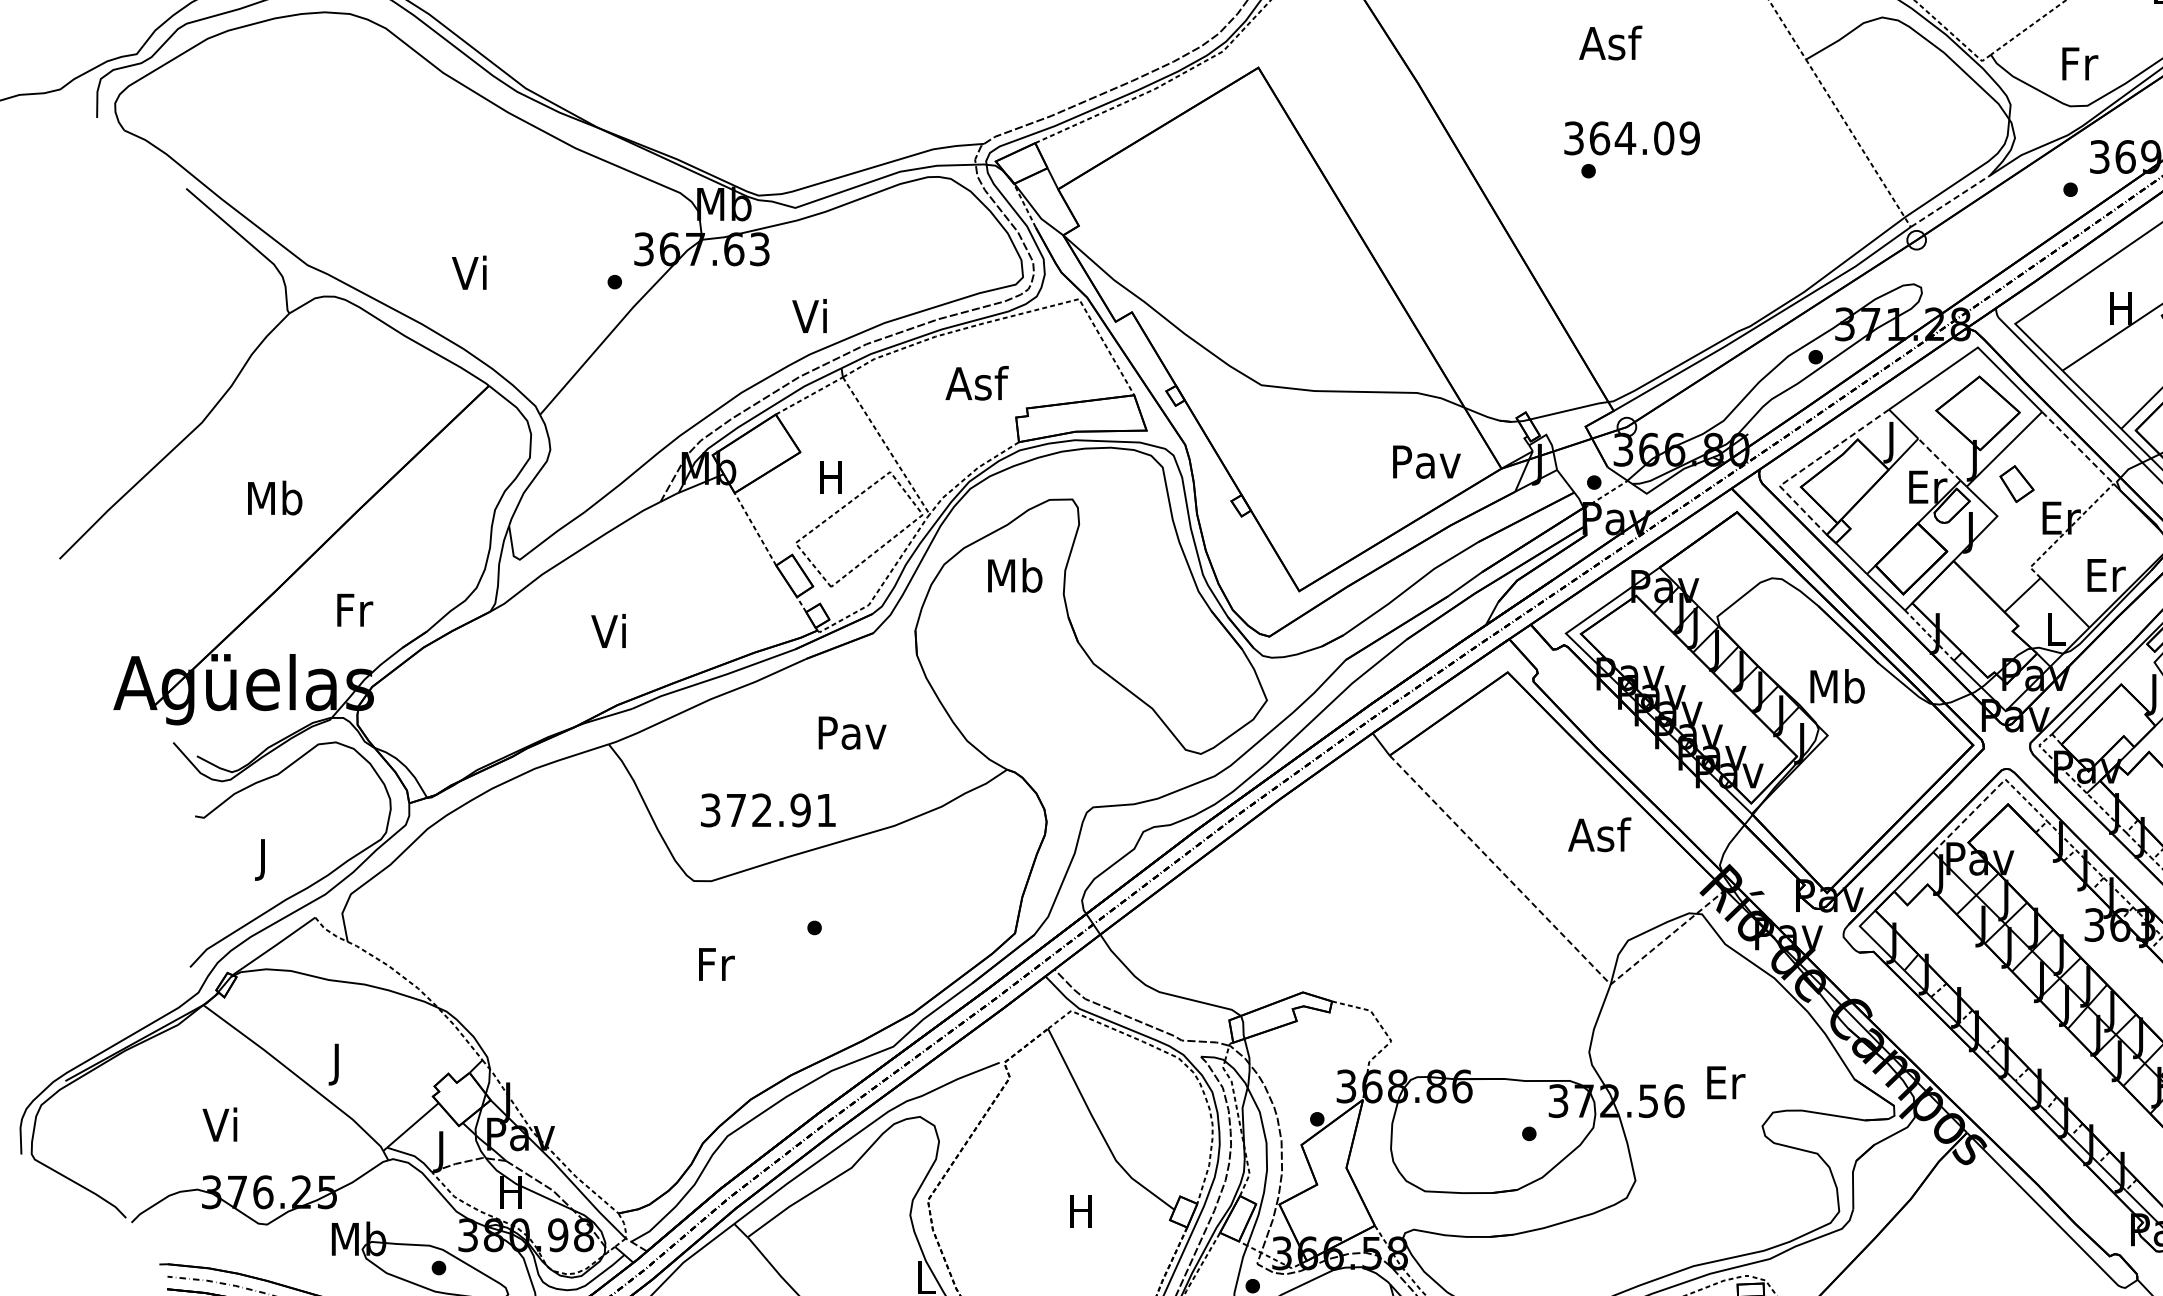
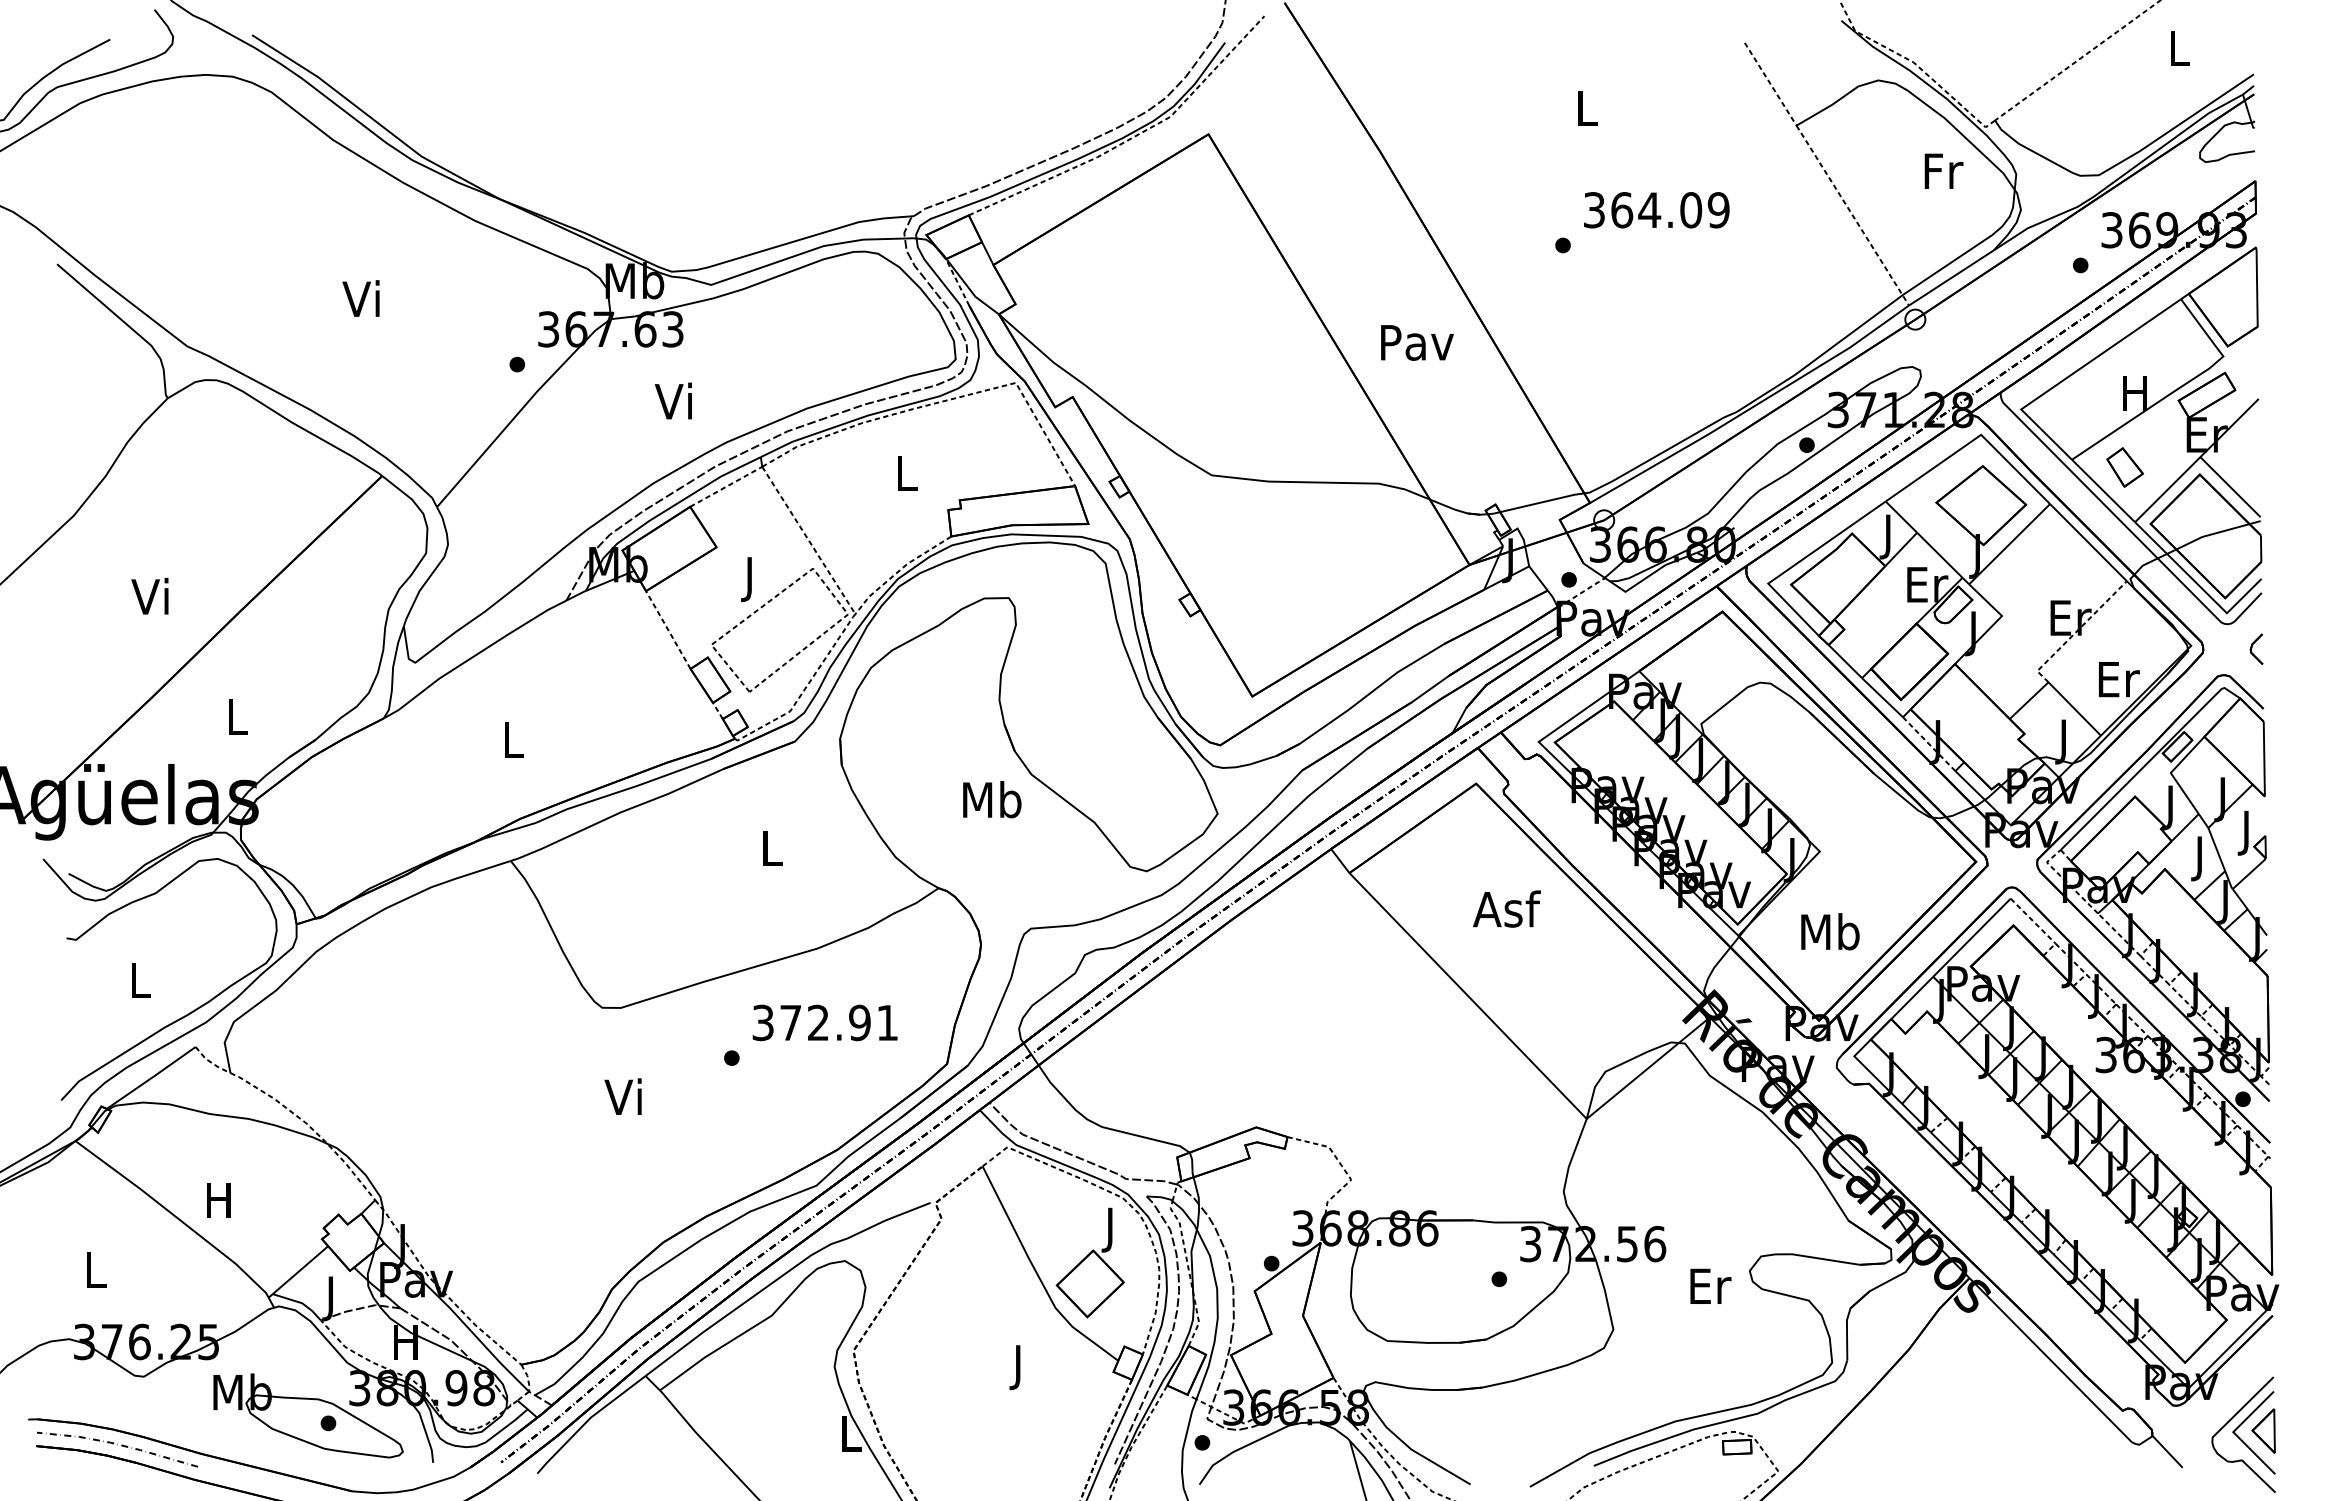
text: (1610, 42) -> (1586, 107), Asf -> L
text: (2079, 63) -> (1943, 170), moved
text: (1631, 138) -> (1656, 210), moved
line: (1950, 201) -> (1951, 277), dashed -> solid
text: (468, 272) -> (360, 298), moved
text: (808, 315) -> (672, 400), moved
text: (977, 382) -> (906, 472), Asf -> L
line: (2077, 448) -> (2088, 543), dashed -> solid
line: (1939, 459) -> (1939, 555), dashed -> solid
text: (1427, 461) -> (1417, 342), moved
line: (1806, 467) -> (1796, 563), dashed -> solid
text: (831, 482) -> (749, 579), H -> J
part: (2016, 484) -> (2124, 467), moved
text: (275, 498) -> (152, 596), Mb -> Vi
text: (1015, 575) -> (992, 799), moved
text: (355, 609) -> (238, 716), Fr -> L
text: (608, 630) -> (510, 738), Vi -> L
text: (2056, 633) -> (2065, 741), L -> J
text: (1837, 686) -> (1830, 931), moved
text: (852, 732) -> (772, 848), Pav -> L
text: (767, 810) -> (824, 1022), moved
line: (1969, 815) -> (1972, 937), dashed -> solid
text: (1599, 834) -> (1506, 908), moved
text: (263, 859) -> (140, 984), J -> L
line: (1552, 924) -> (1524, 1054), dashed -> solid
text: (715, 963) -> (625, 1096), Fr -> Vi
text: (336, 1064) -> (218, 1204), J -> H
text: (1725, 1081) -> (1710, 1285), moved
part: (1147, 1118) -> (1089, 1262), added
text: (219, 1124) -> (92, 1269), Vi -> L
text: (1080, 1216) -> (1017, 1367), H -> J

